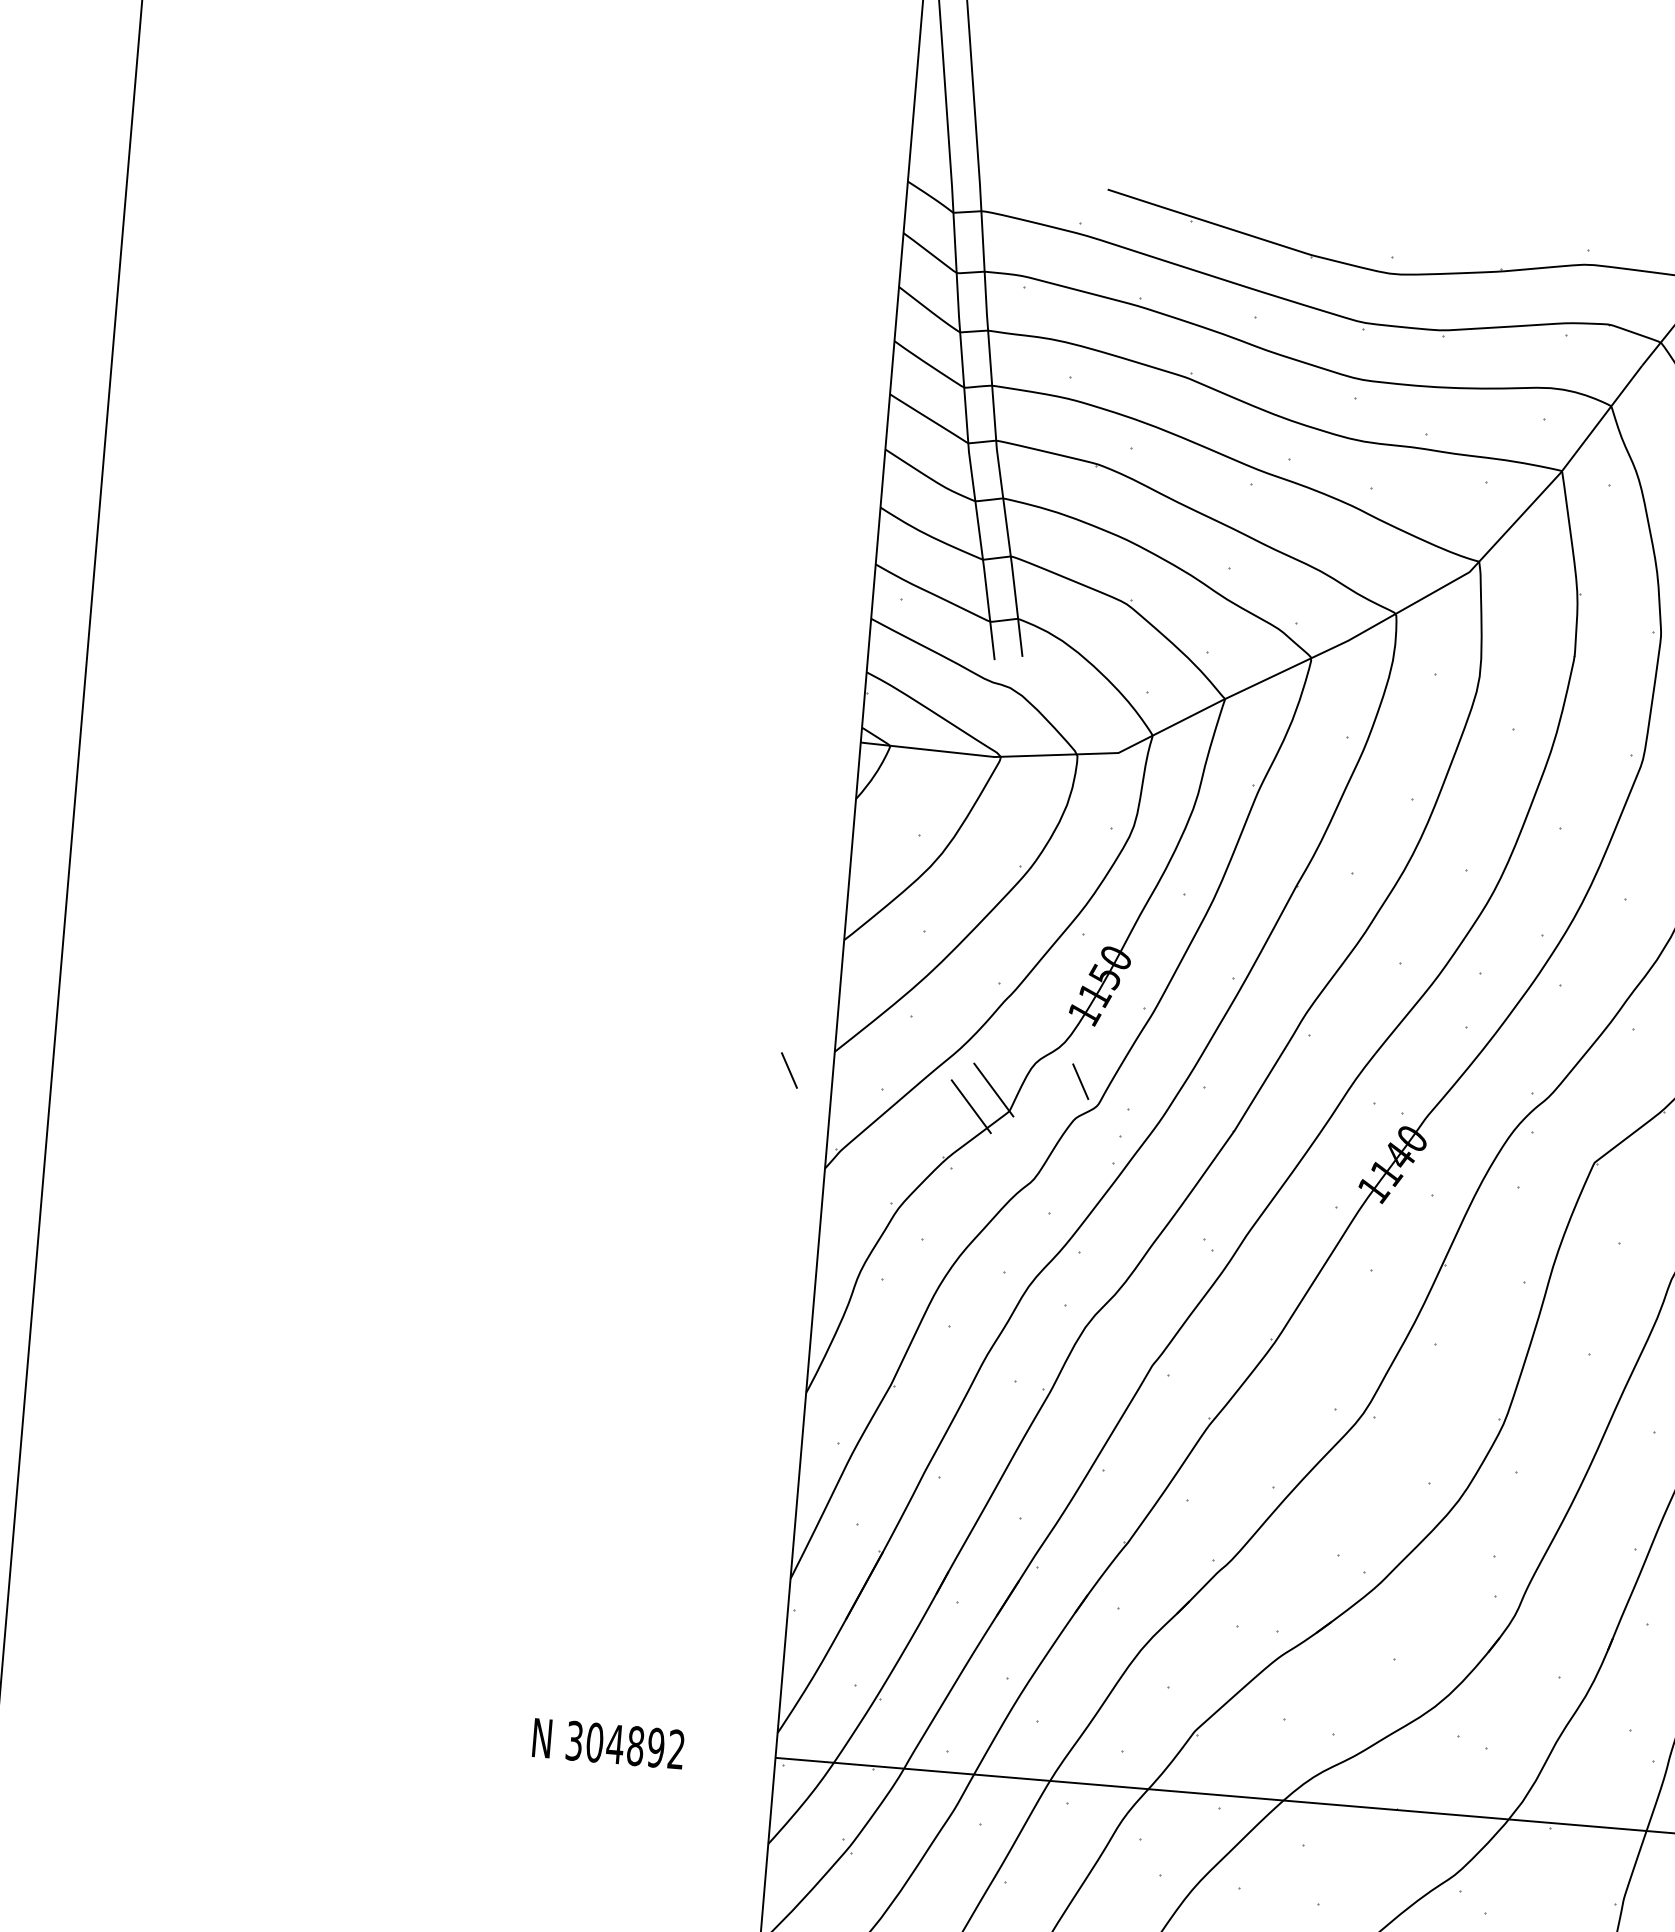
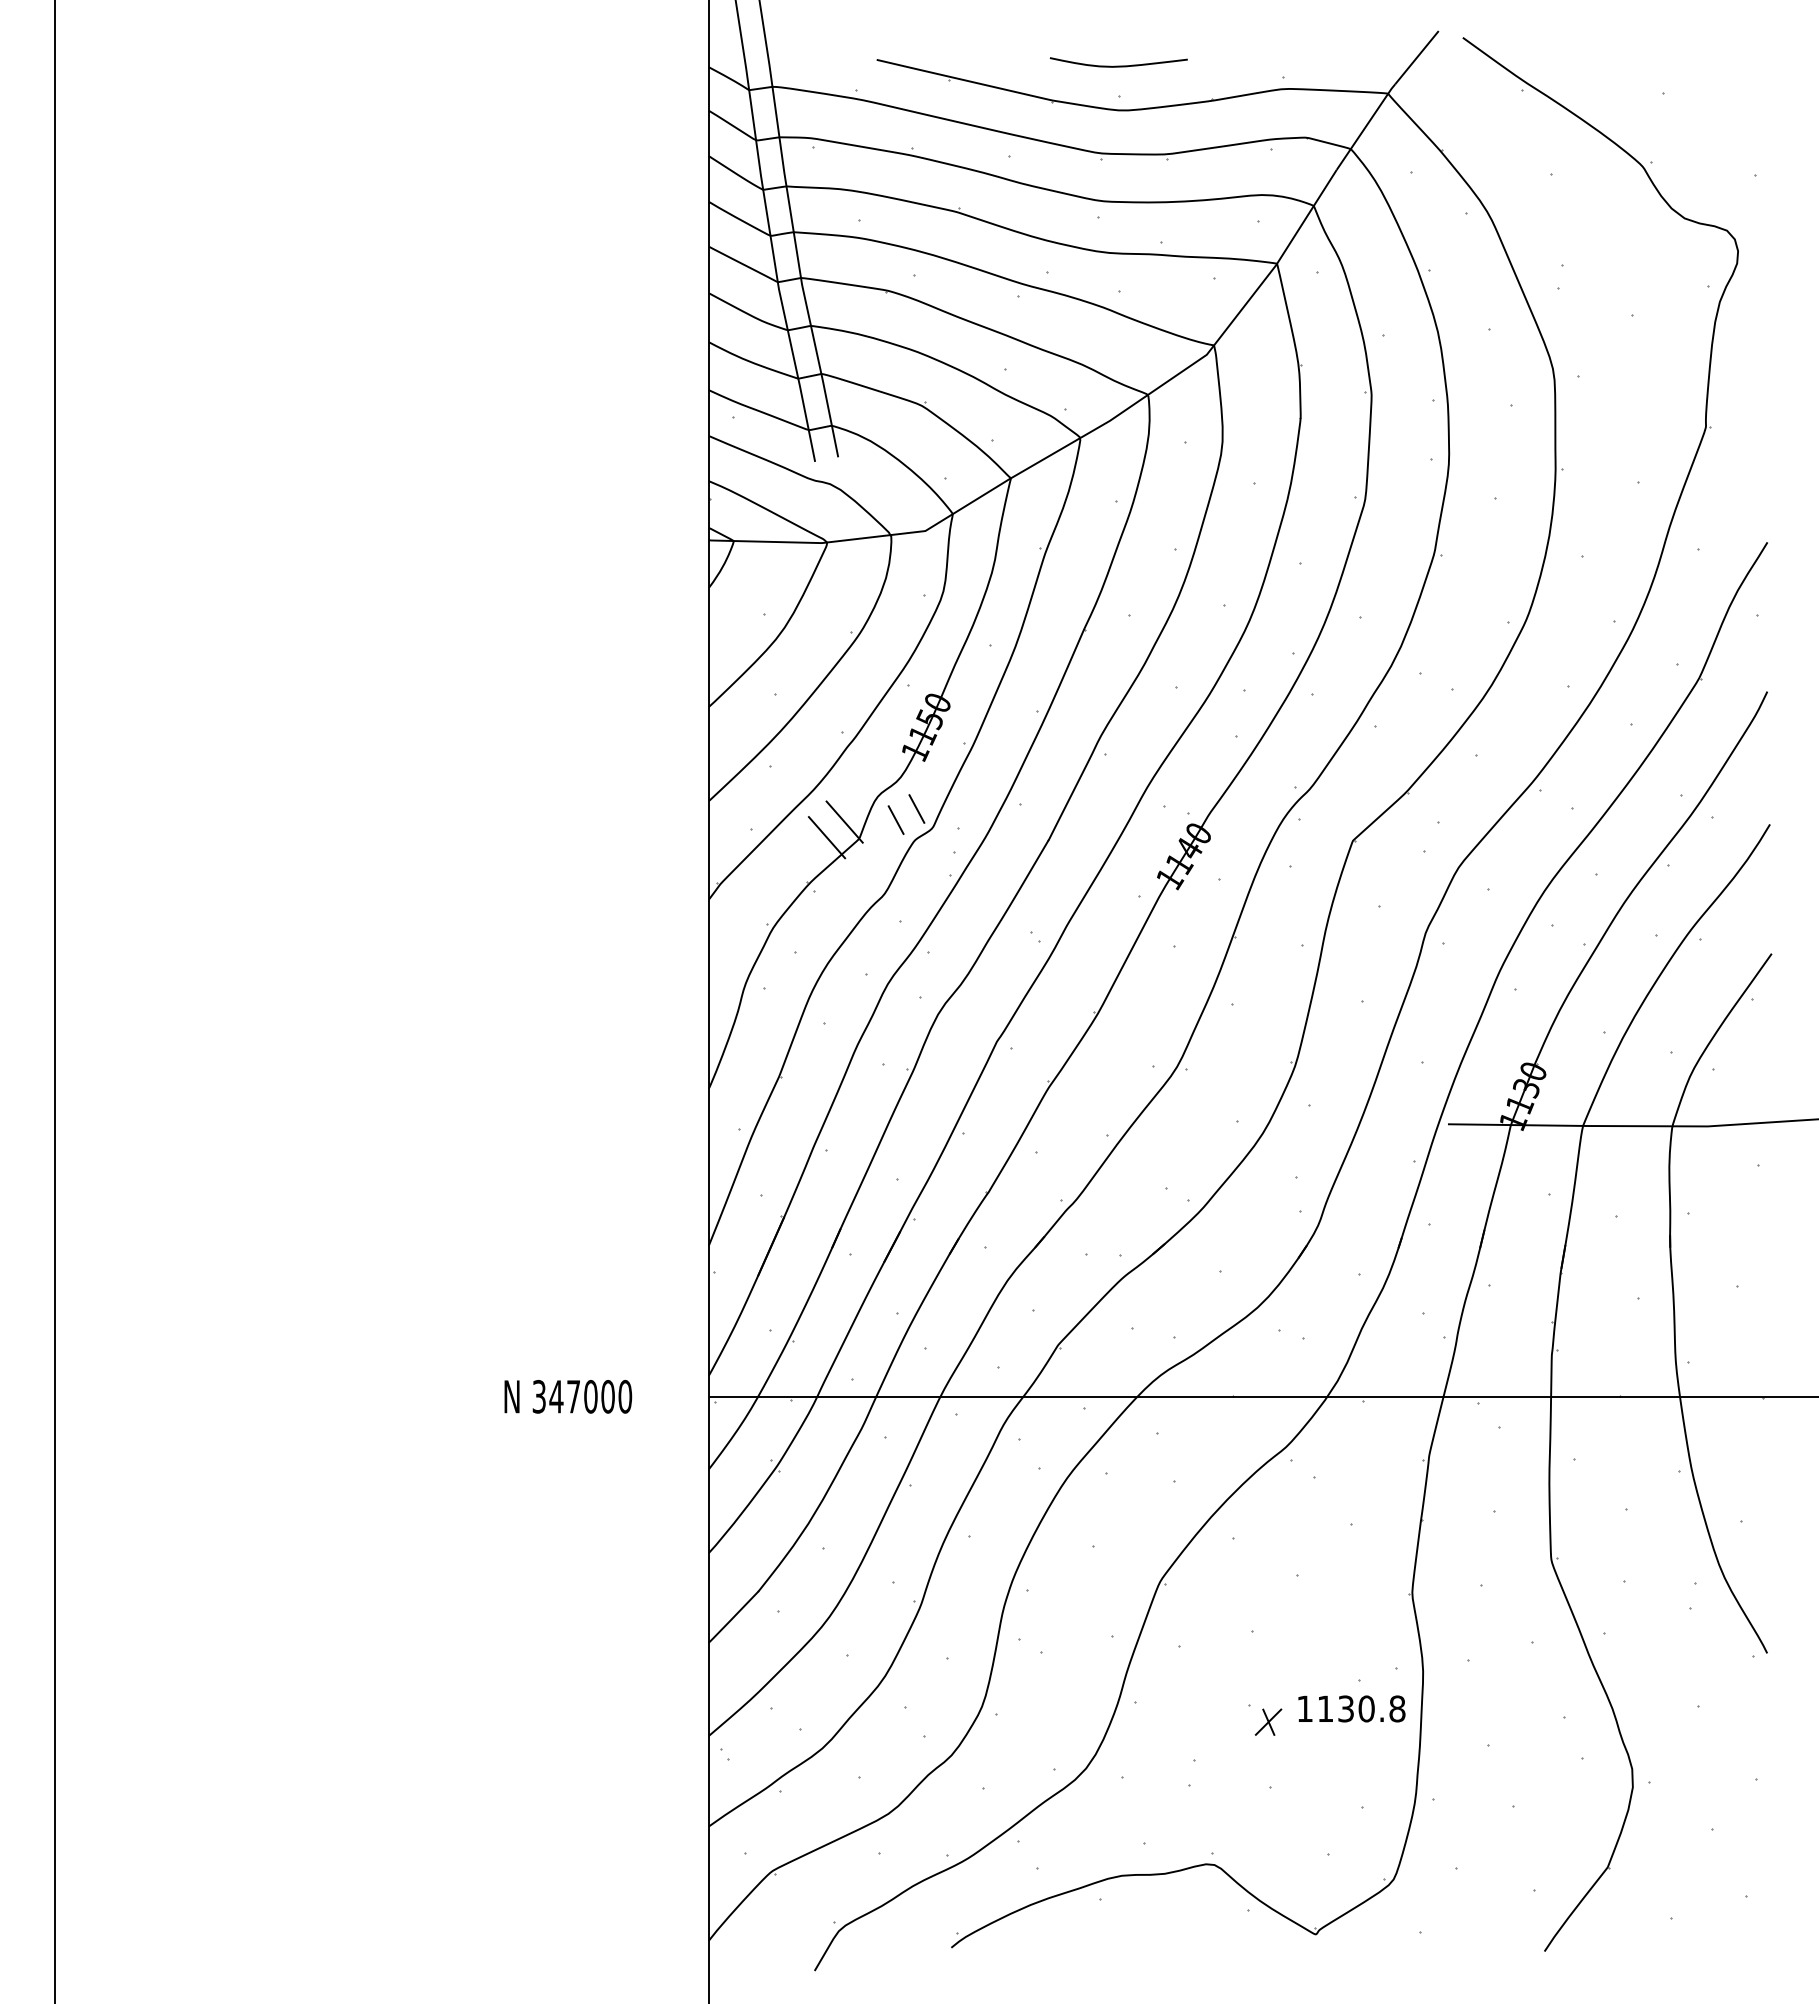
curve: (1393, 220) -> (1118, 65), added
line: (788, 1069) -> (895, 819), moved
text: (635, 1745) -> (590, 1396), 304892 -> 347000

